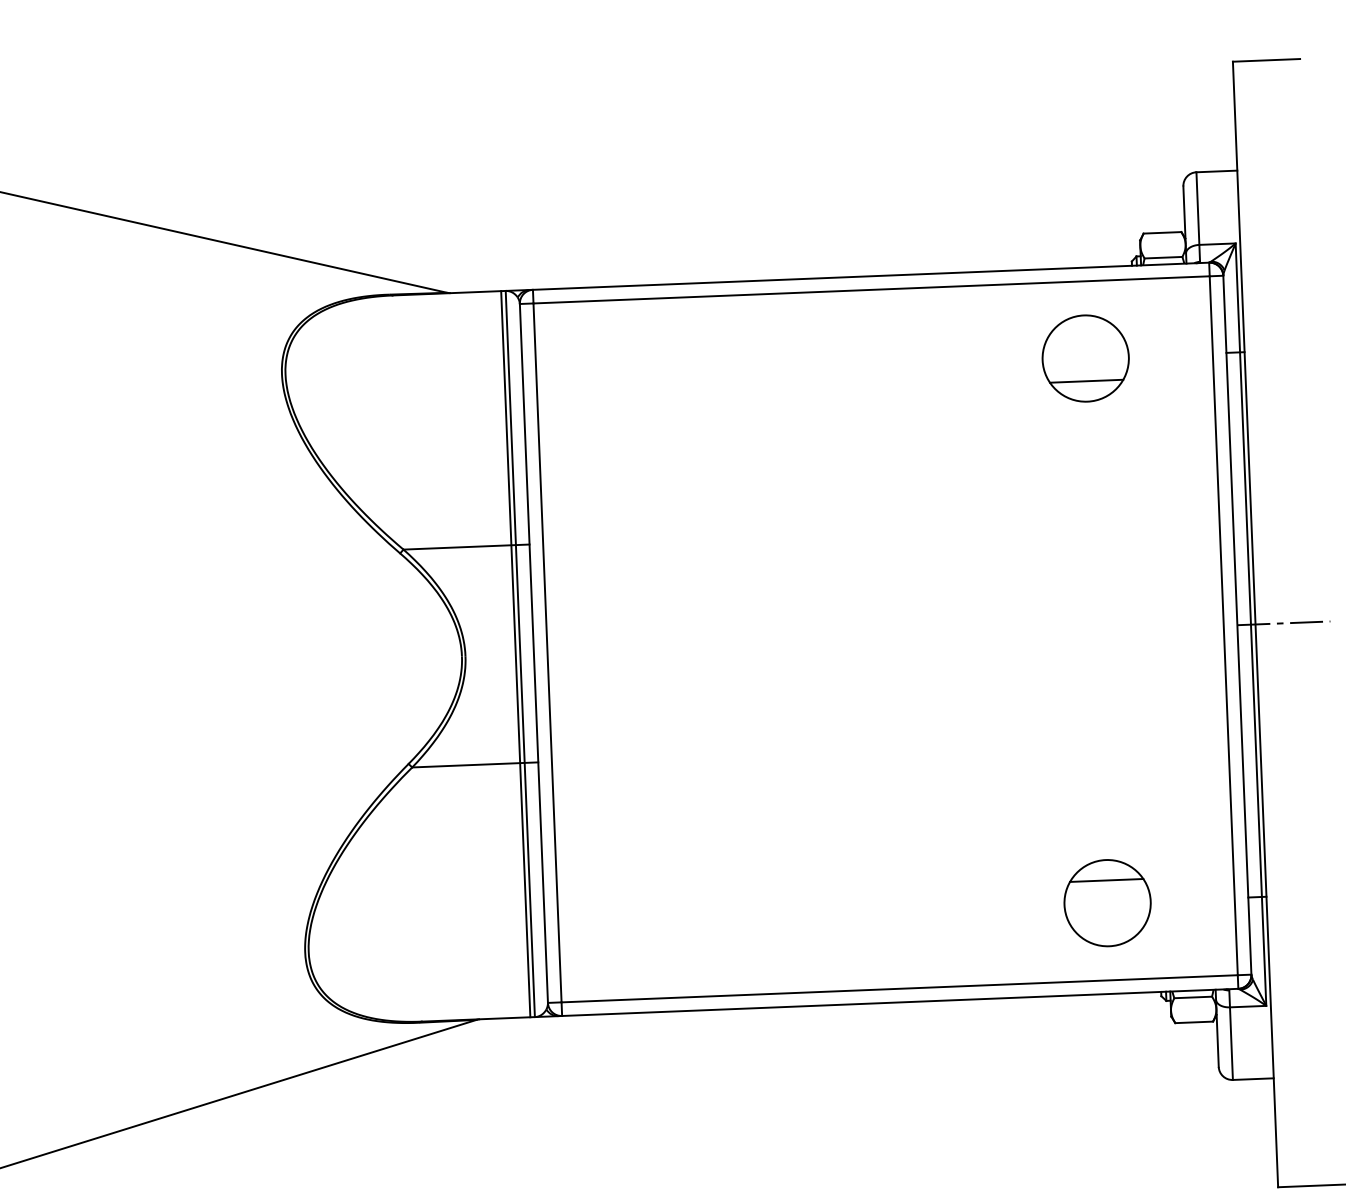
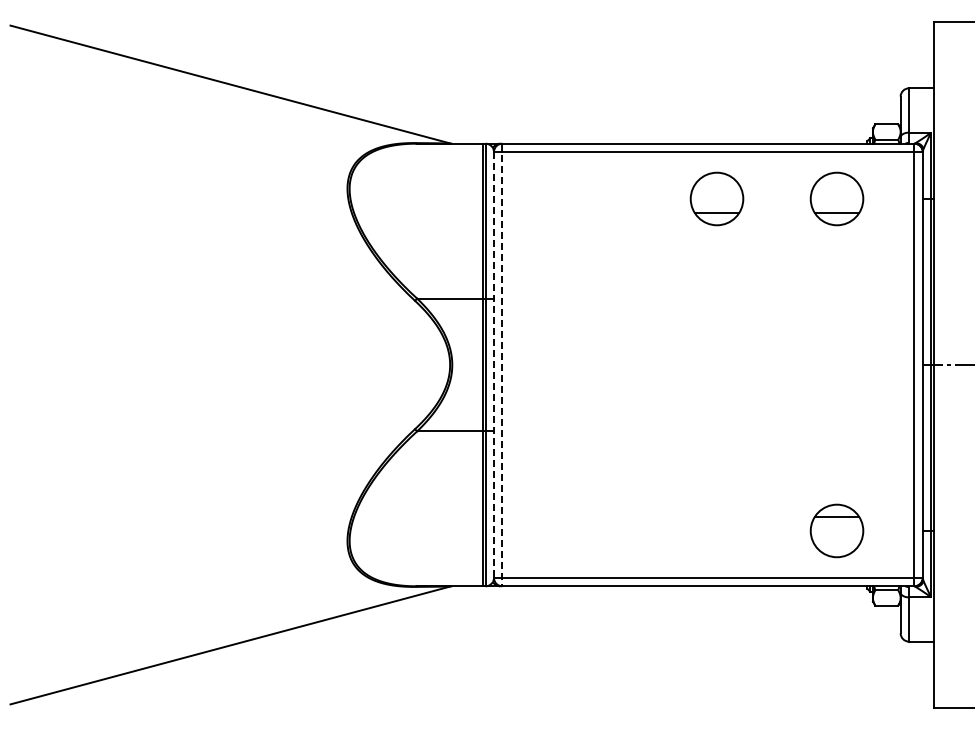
part: (887, 365) -> (716, 198), added
line: (547, 653) -> (502, 365), solid -> dashed
line: (534, 654) -> (494, 365), solid -> dashed

